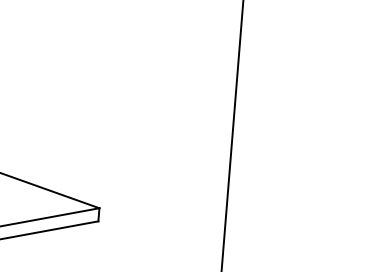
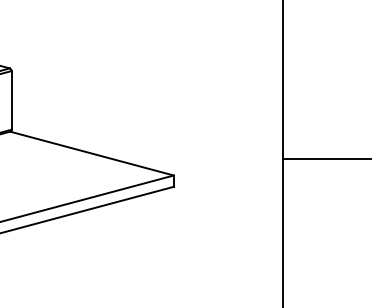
line: (278, 202) -> (326, 158), added

